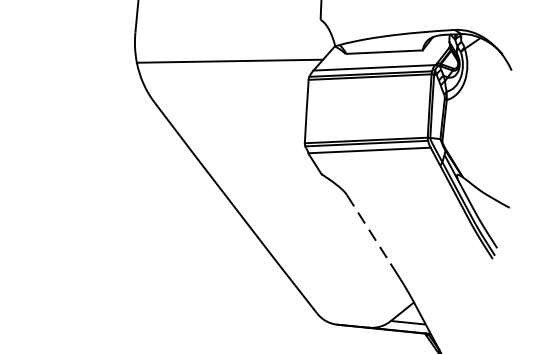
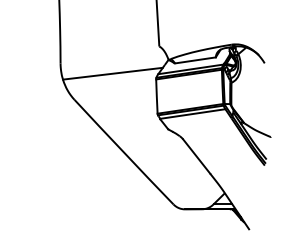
line: (368, 229) -> (196, 156), dashed -> solid

